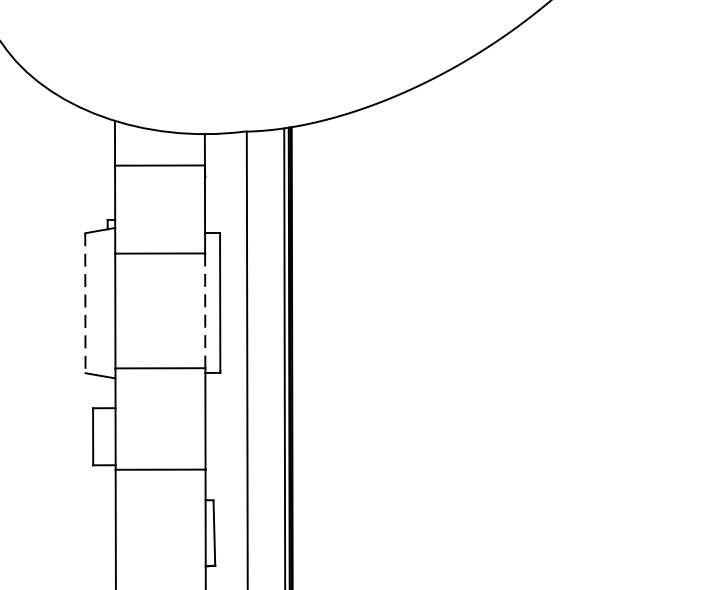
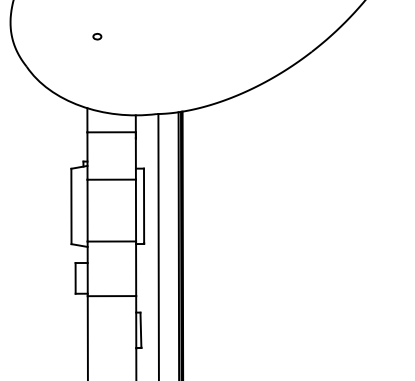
line: (85, 303) -> (71, 206), dashed -> solid
line: (206, 310) -> (136, 210), dashed -> solid

